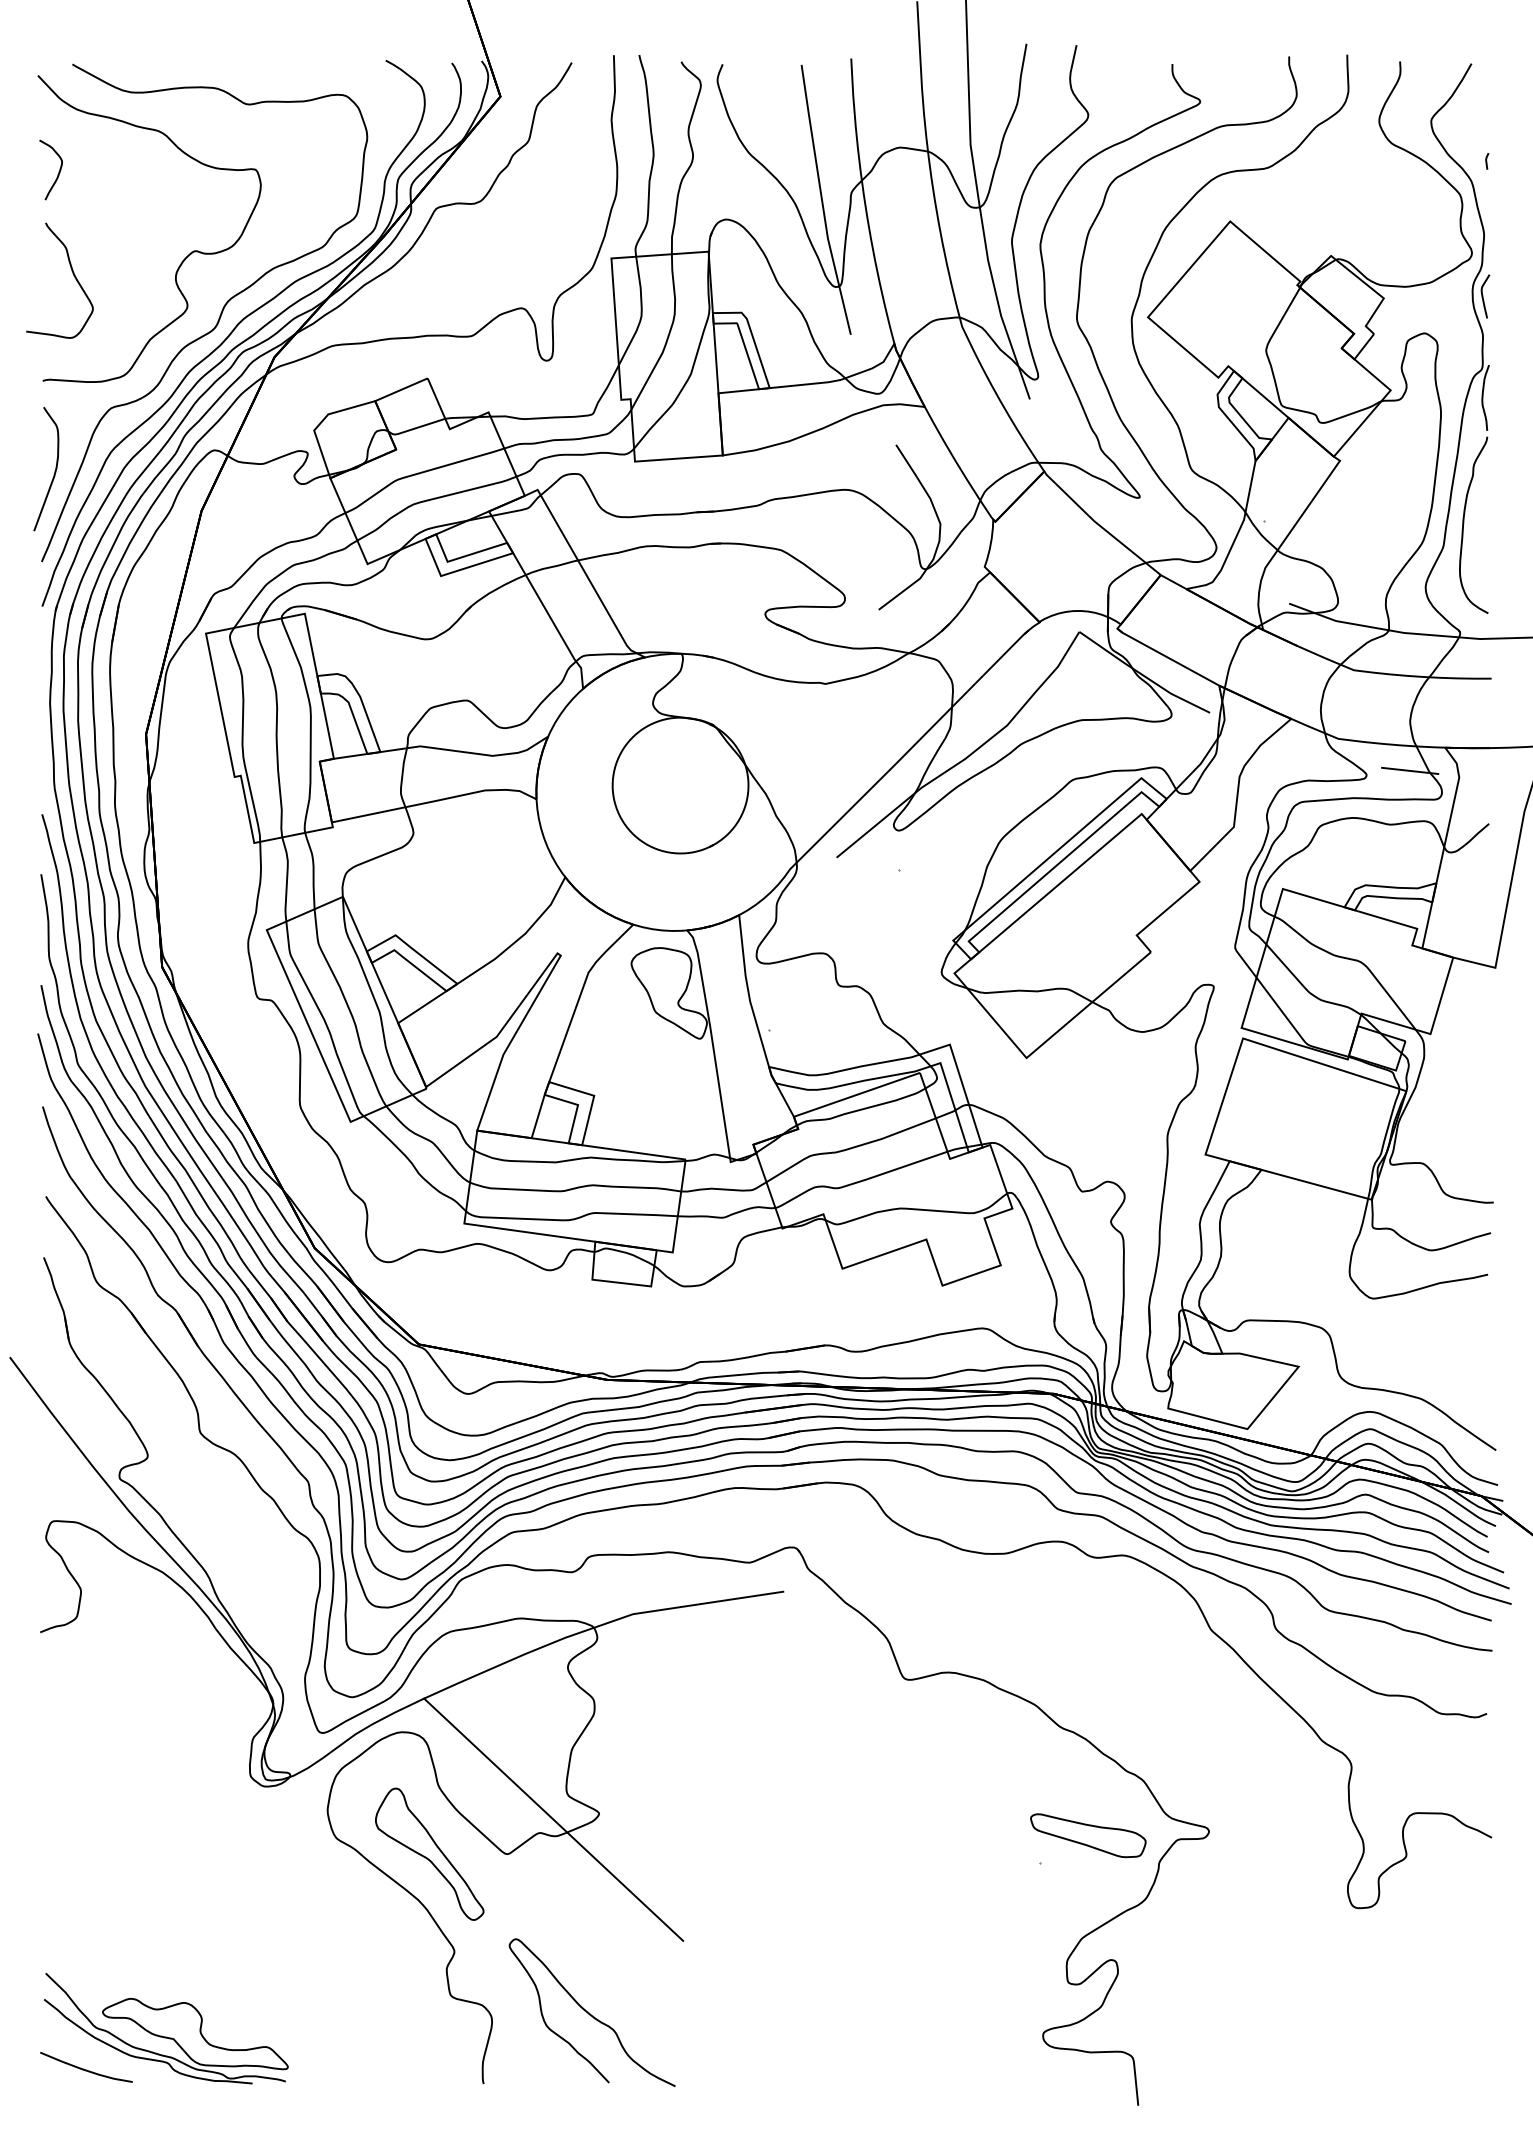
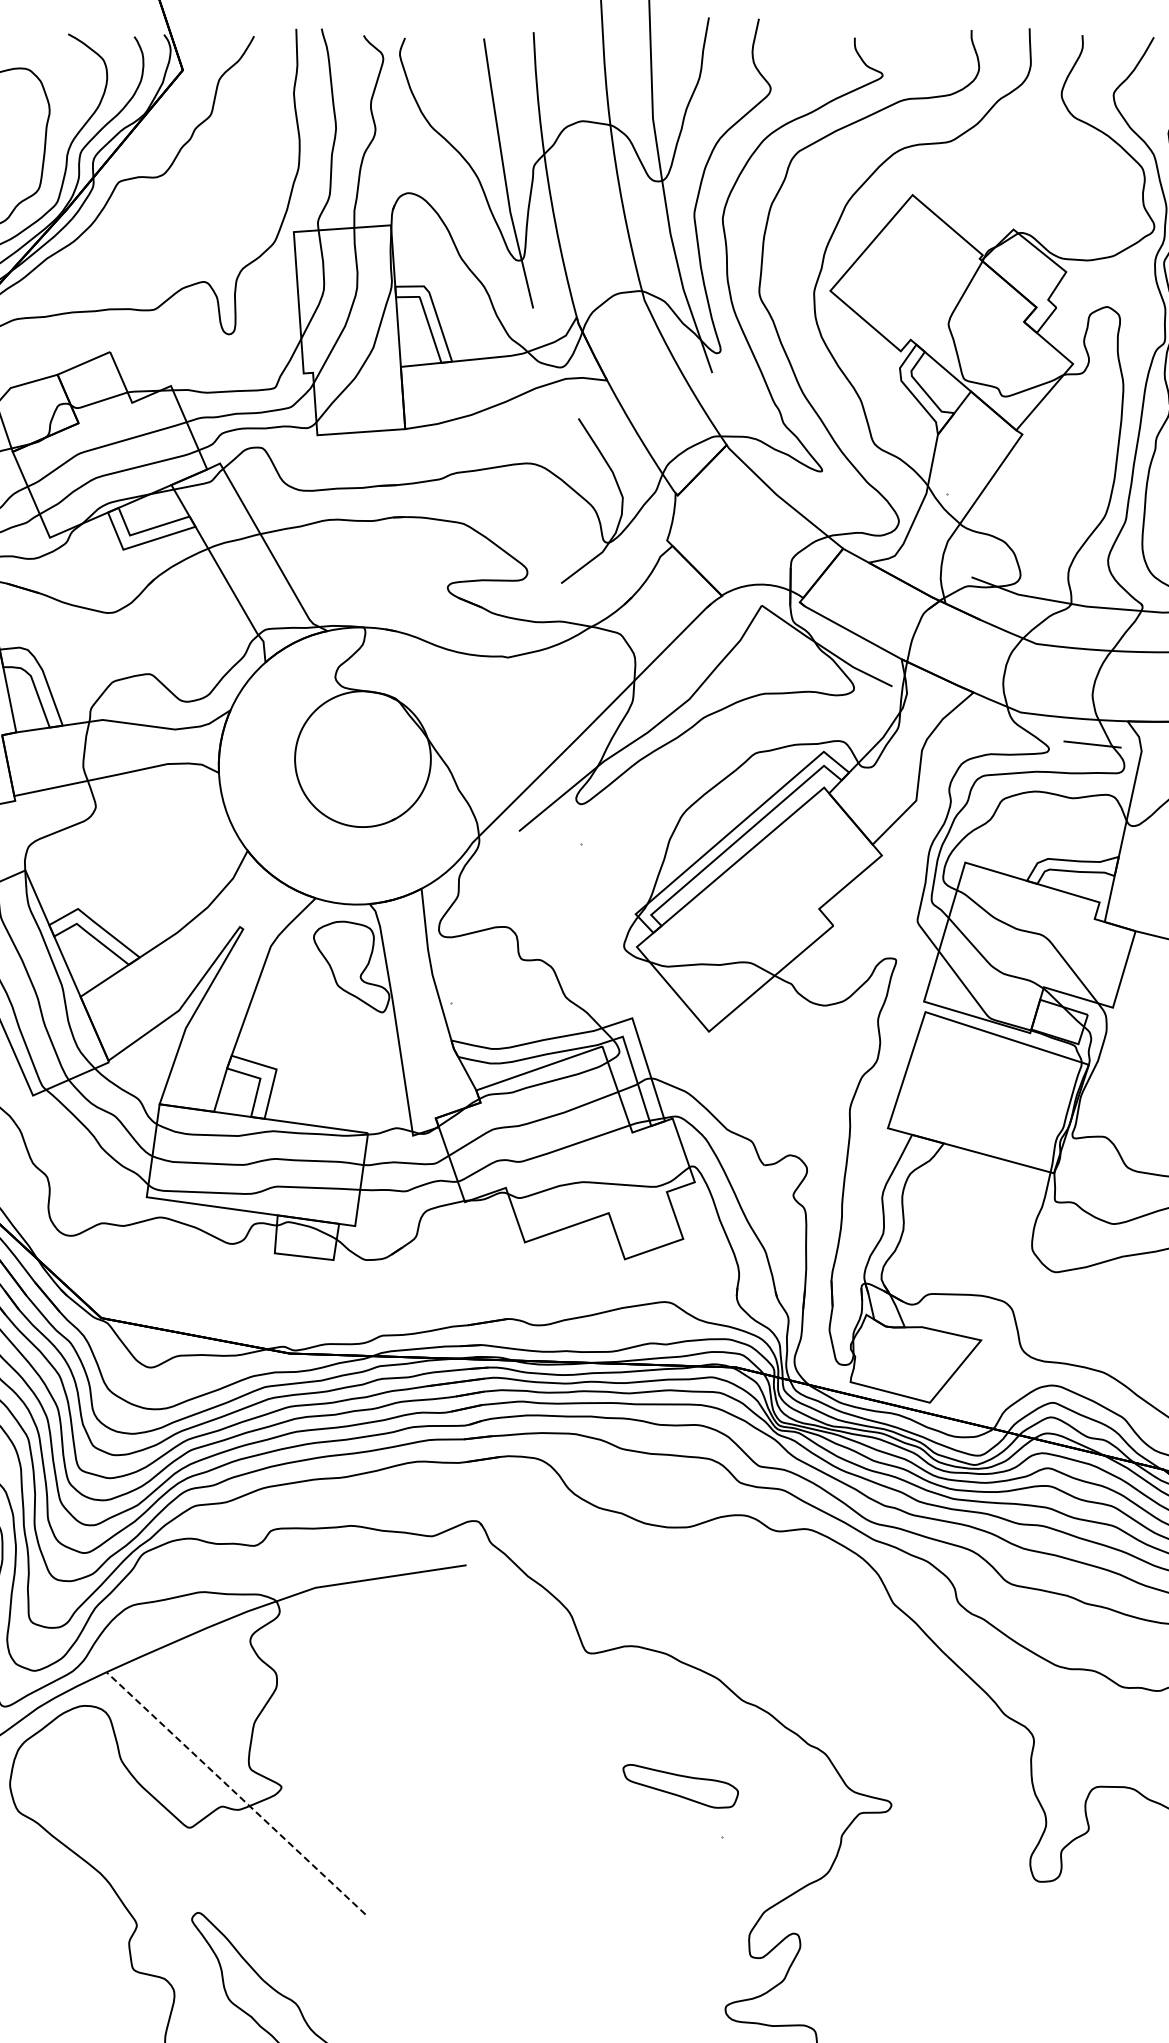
line: (553, 1819) -> (235, 1793), solid -> dashed
part: (1088, 1835) -> (680, 1786), moved
part: (429, 1853) -> (111, 1827), removed

